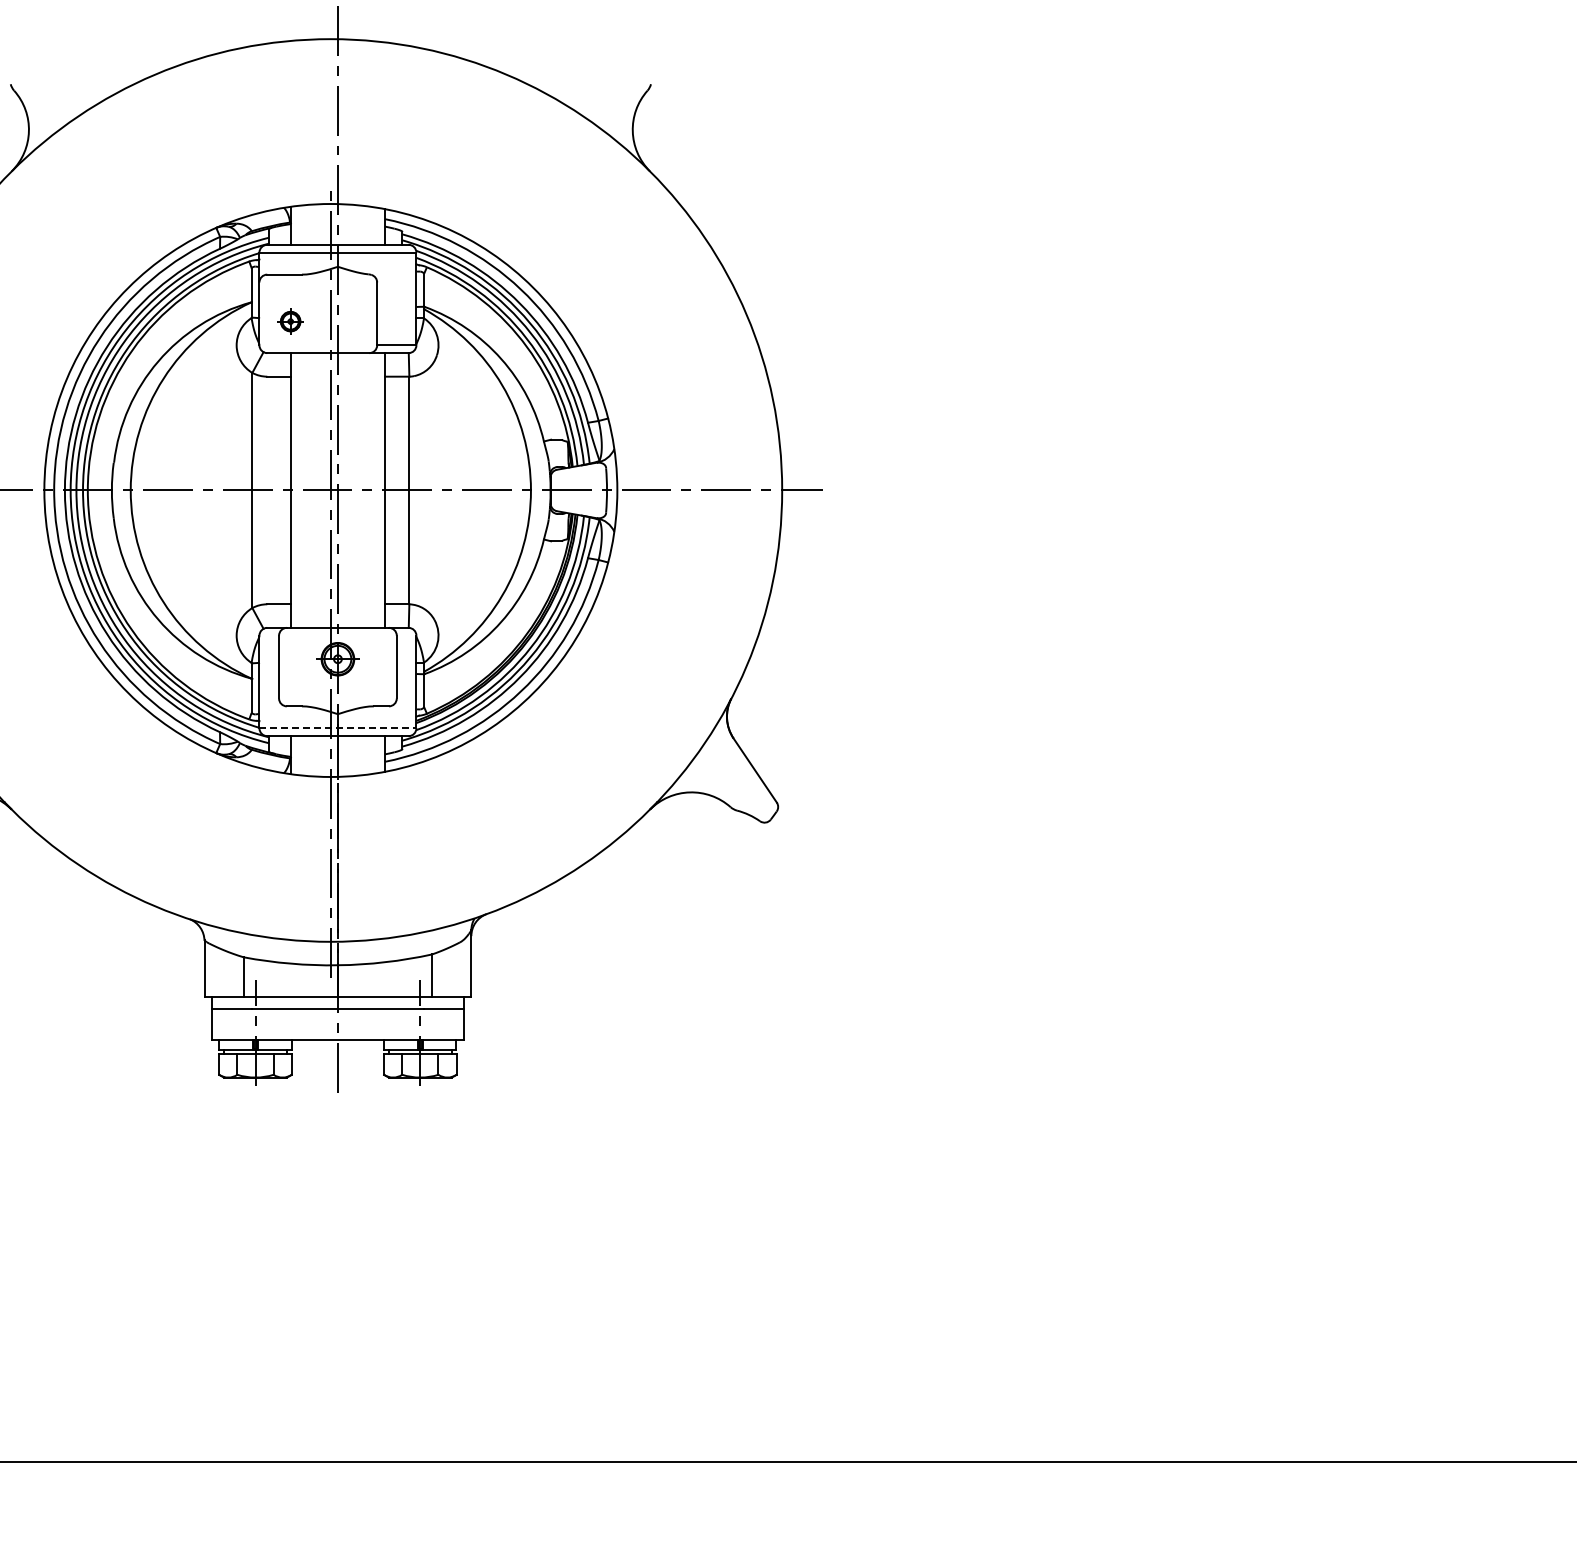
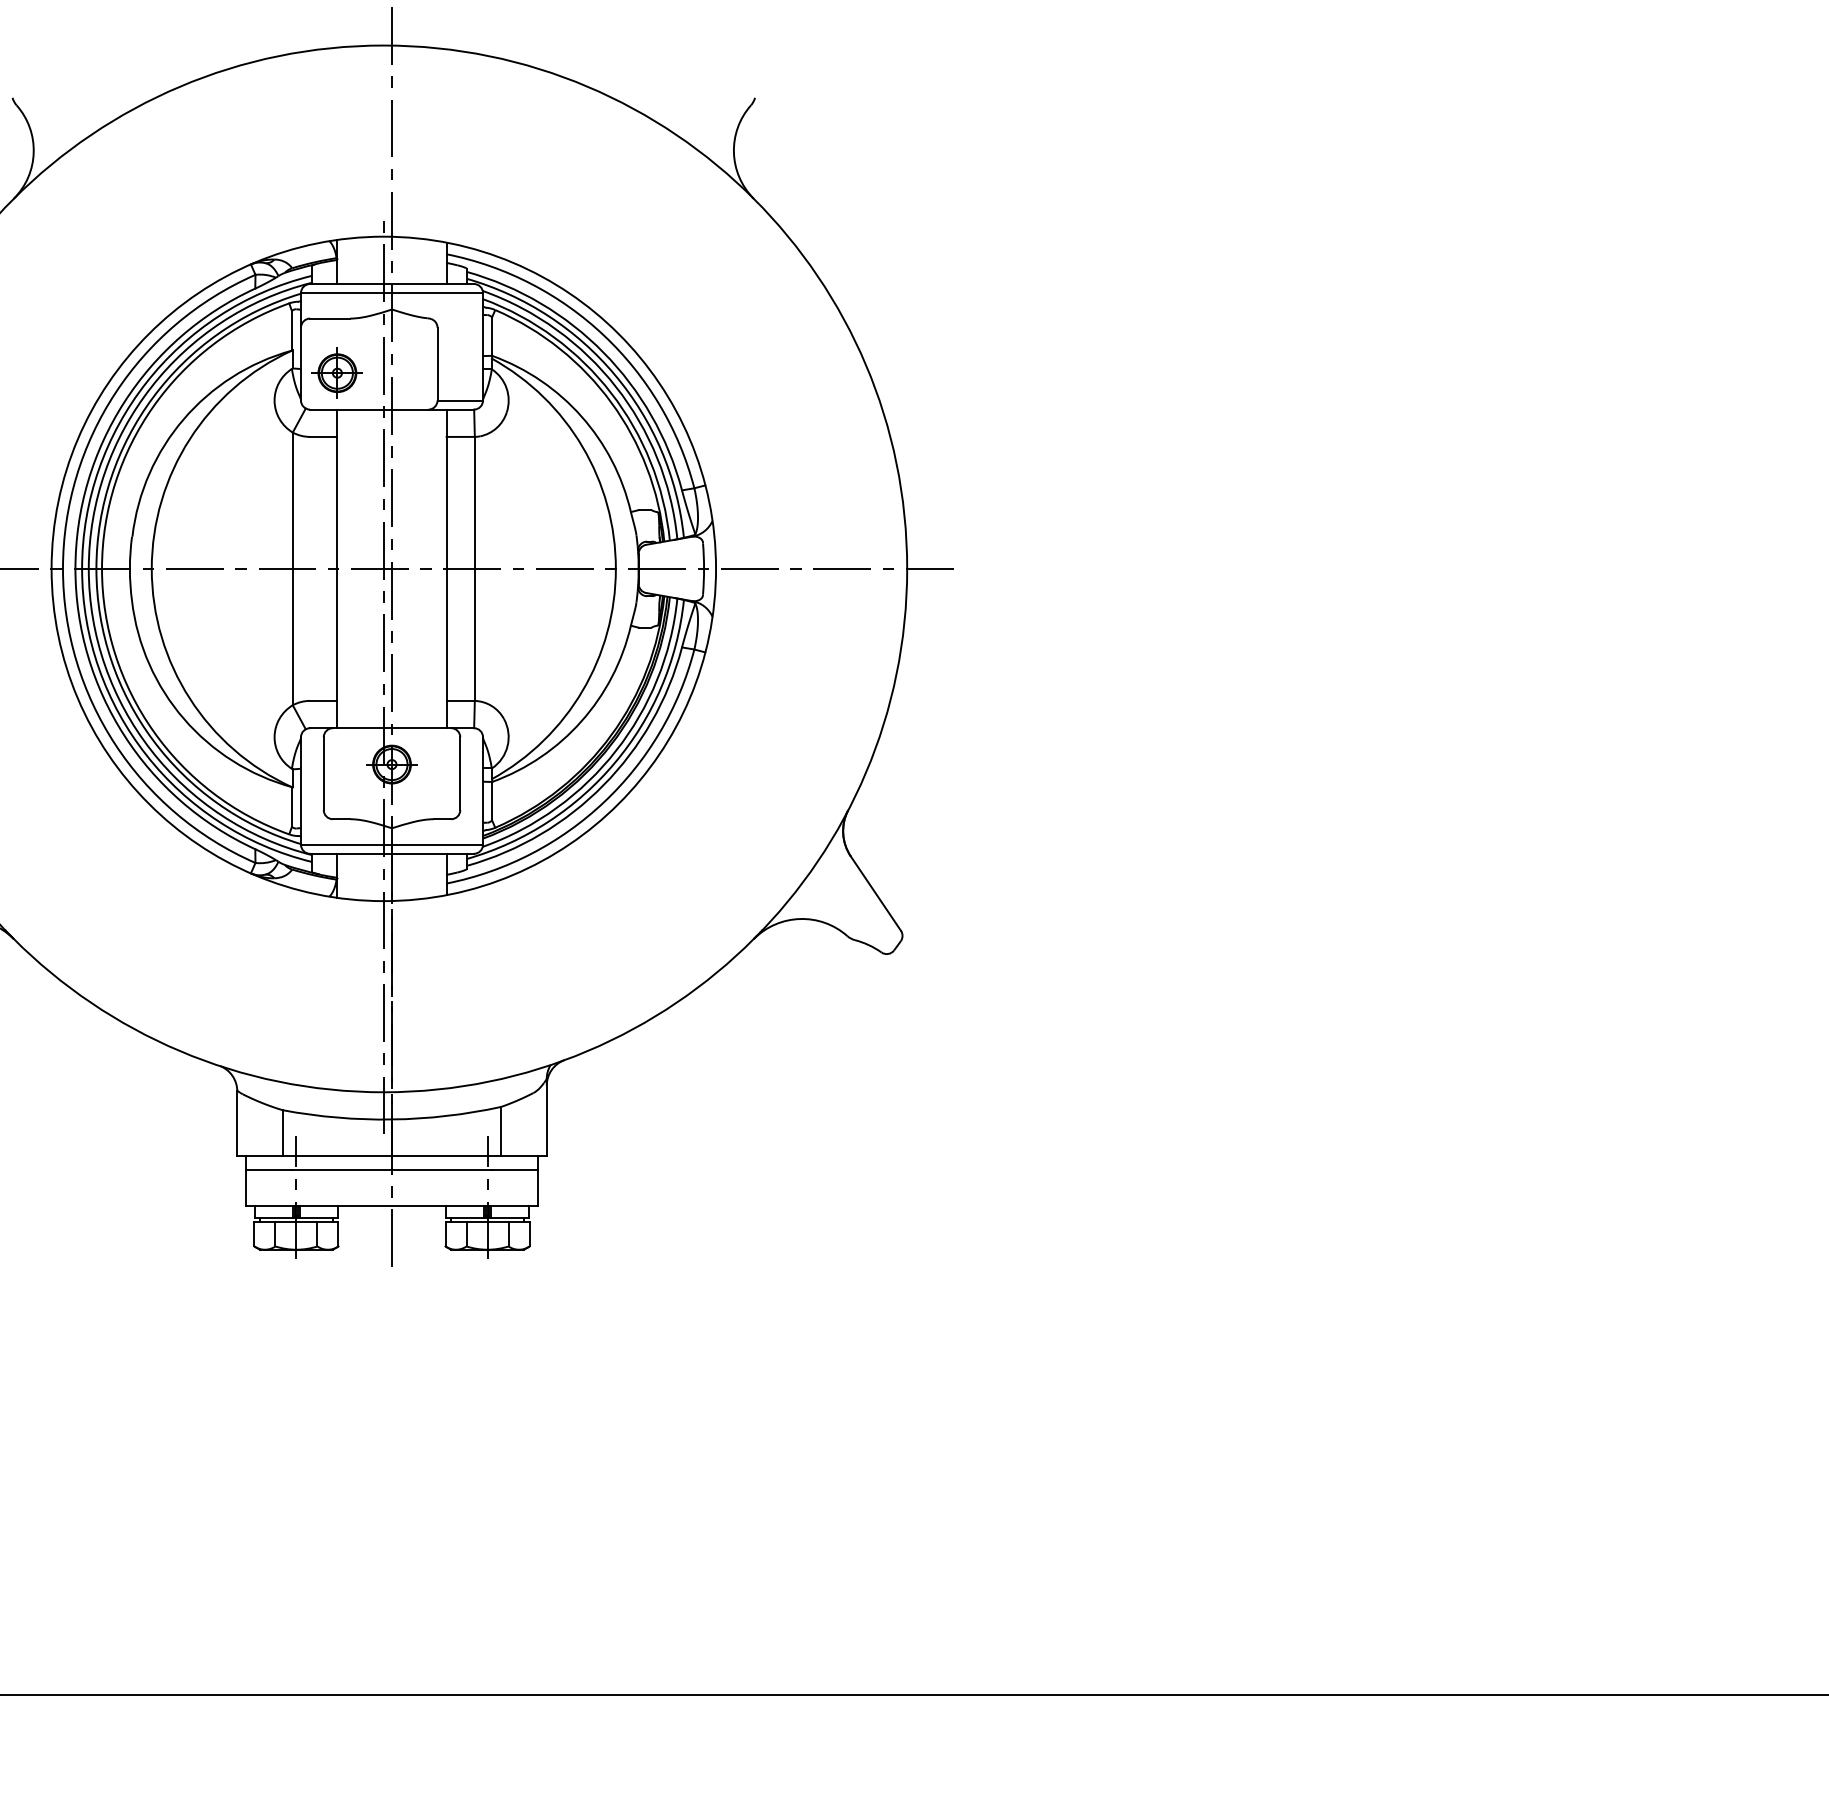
part: (290, 321) -> (337, 372), size x1.67
line: (338, 728) -> (392, 844), dashed -> solid

